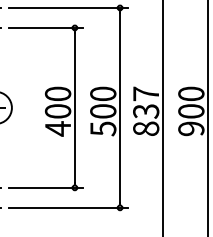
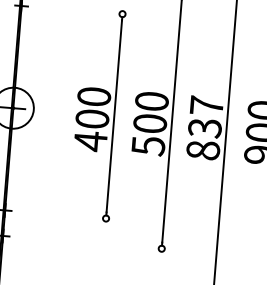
line: (45, 27) -> (84, 10), removed
line: (45, 187) -> (68, 215), removed
line: (68, 207) -> (95, 242), removed

